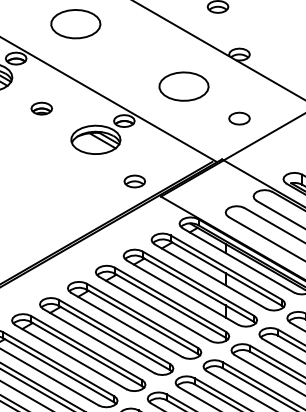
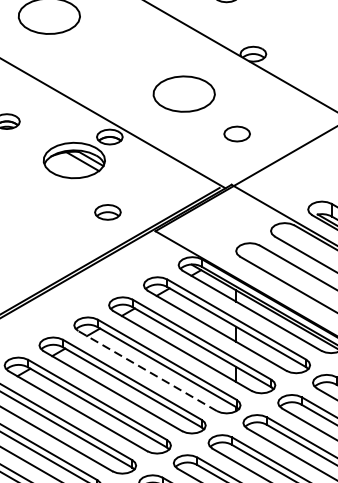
part: (239, 118) -> (237, 133), moved
part: (134, 181) -> (107, 212), moved
line: (154, 308) -> (147, 370), solid -> dashed

